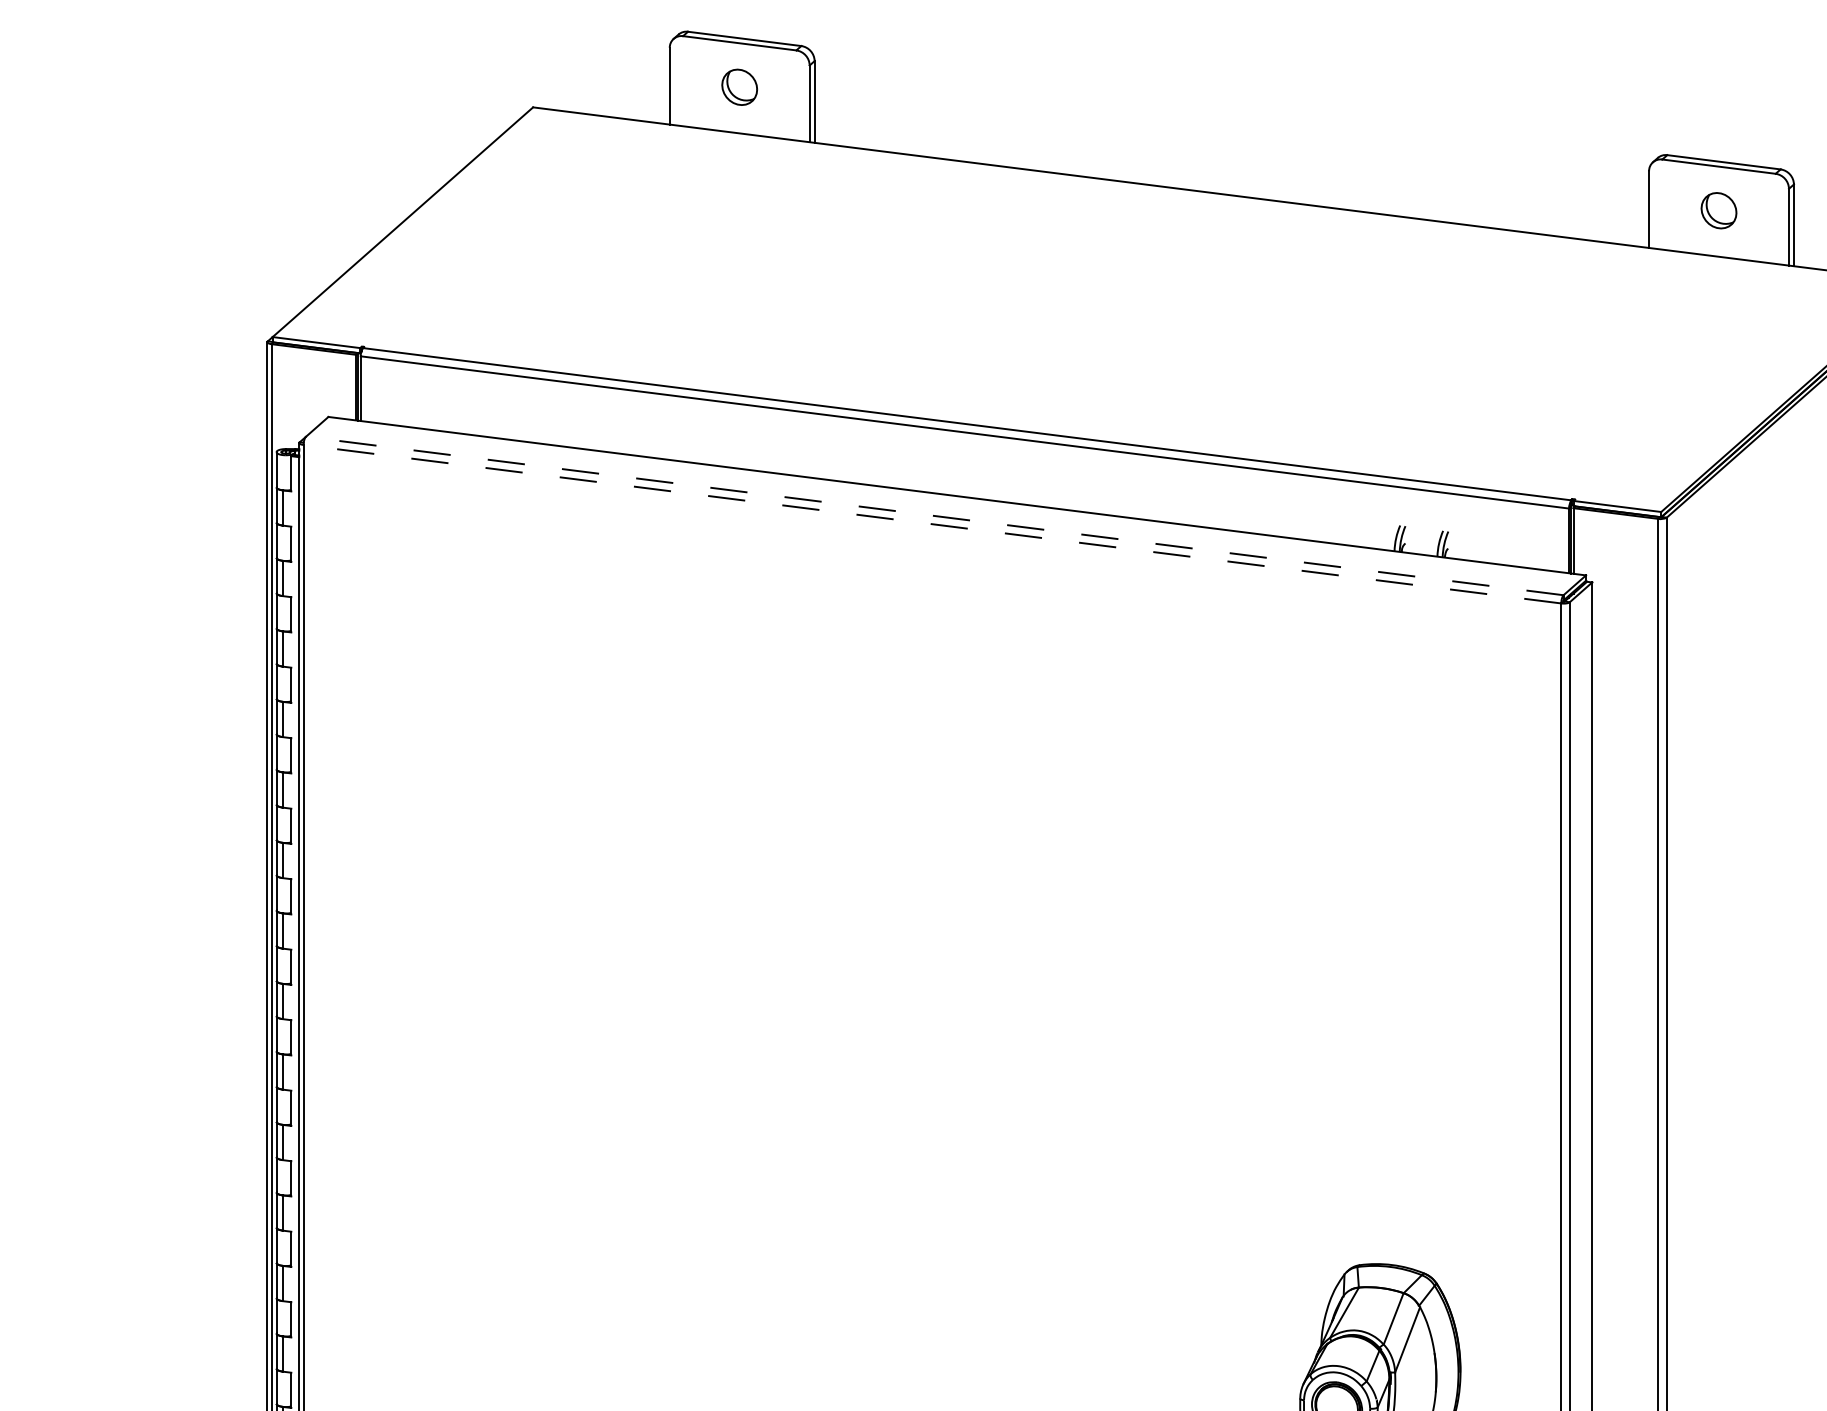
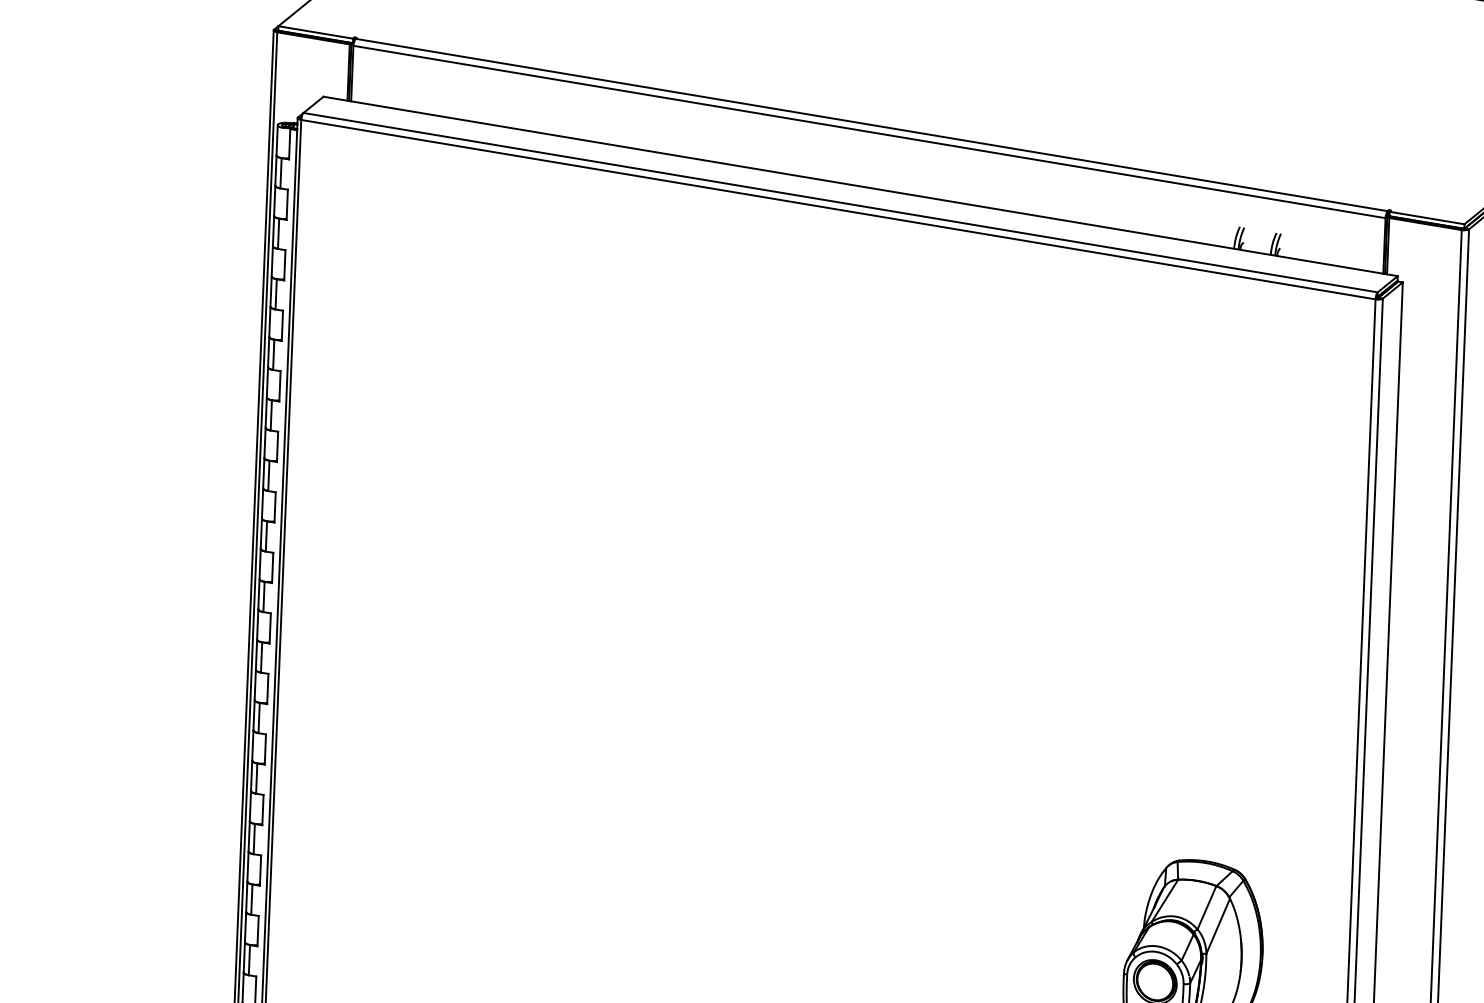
line: (934, 516) -> (840, 203), dashed -> solid
line: (932, 524) -> (838, 209), dashed -> solid

